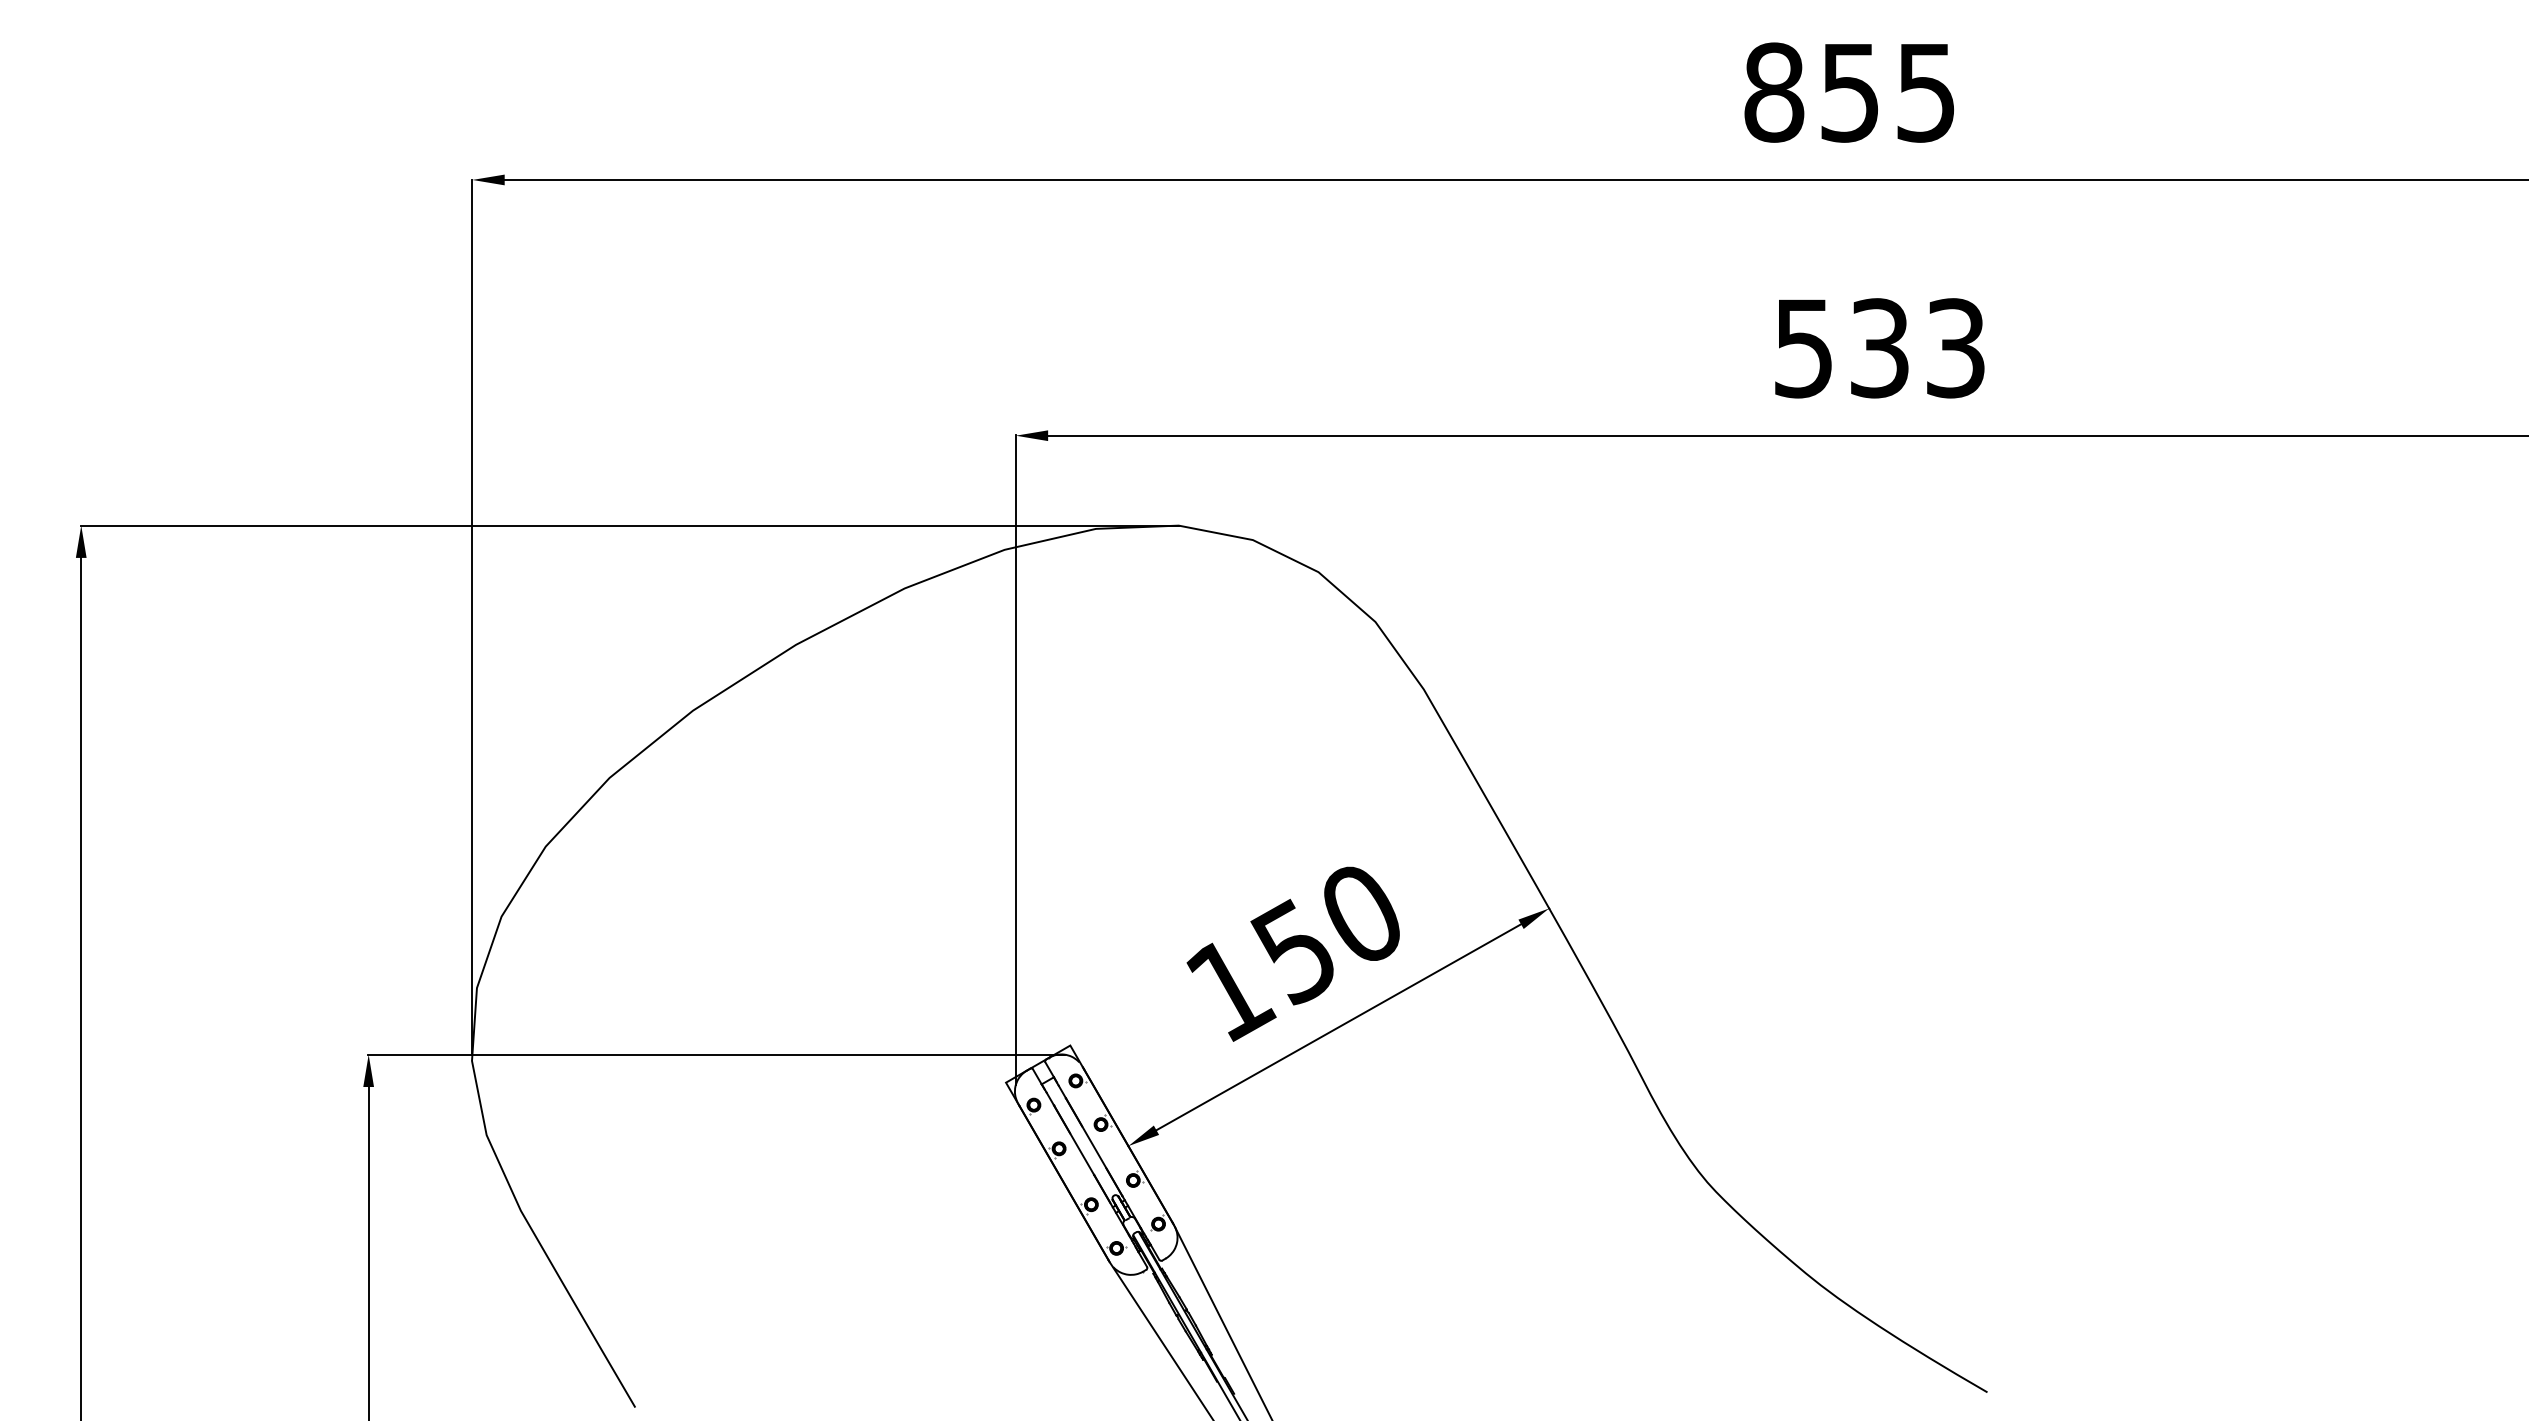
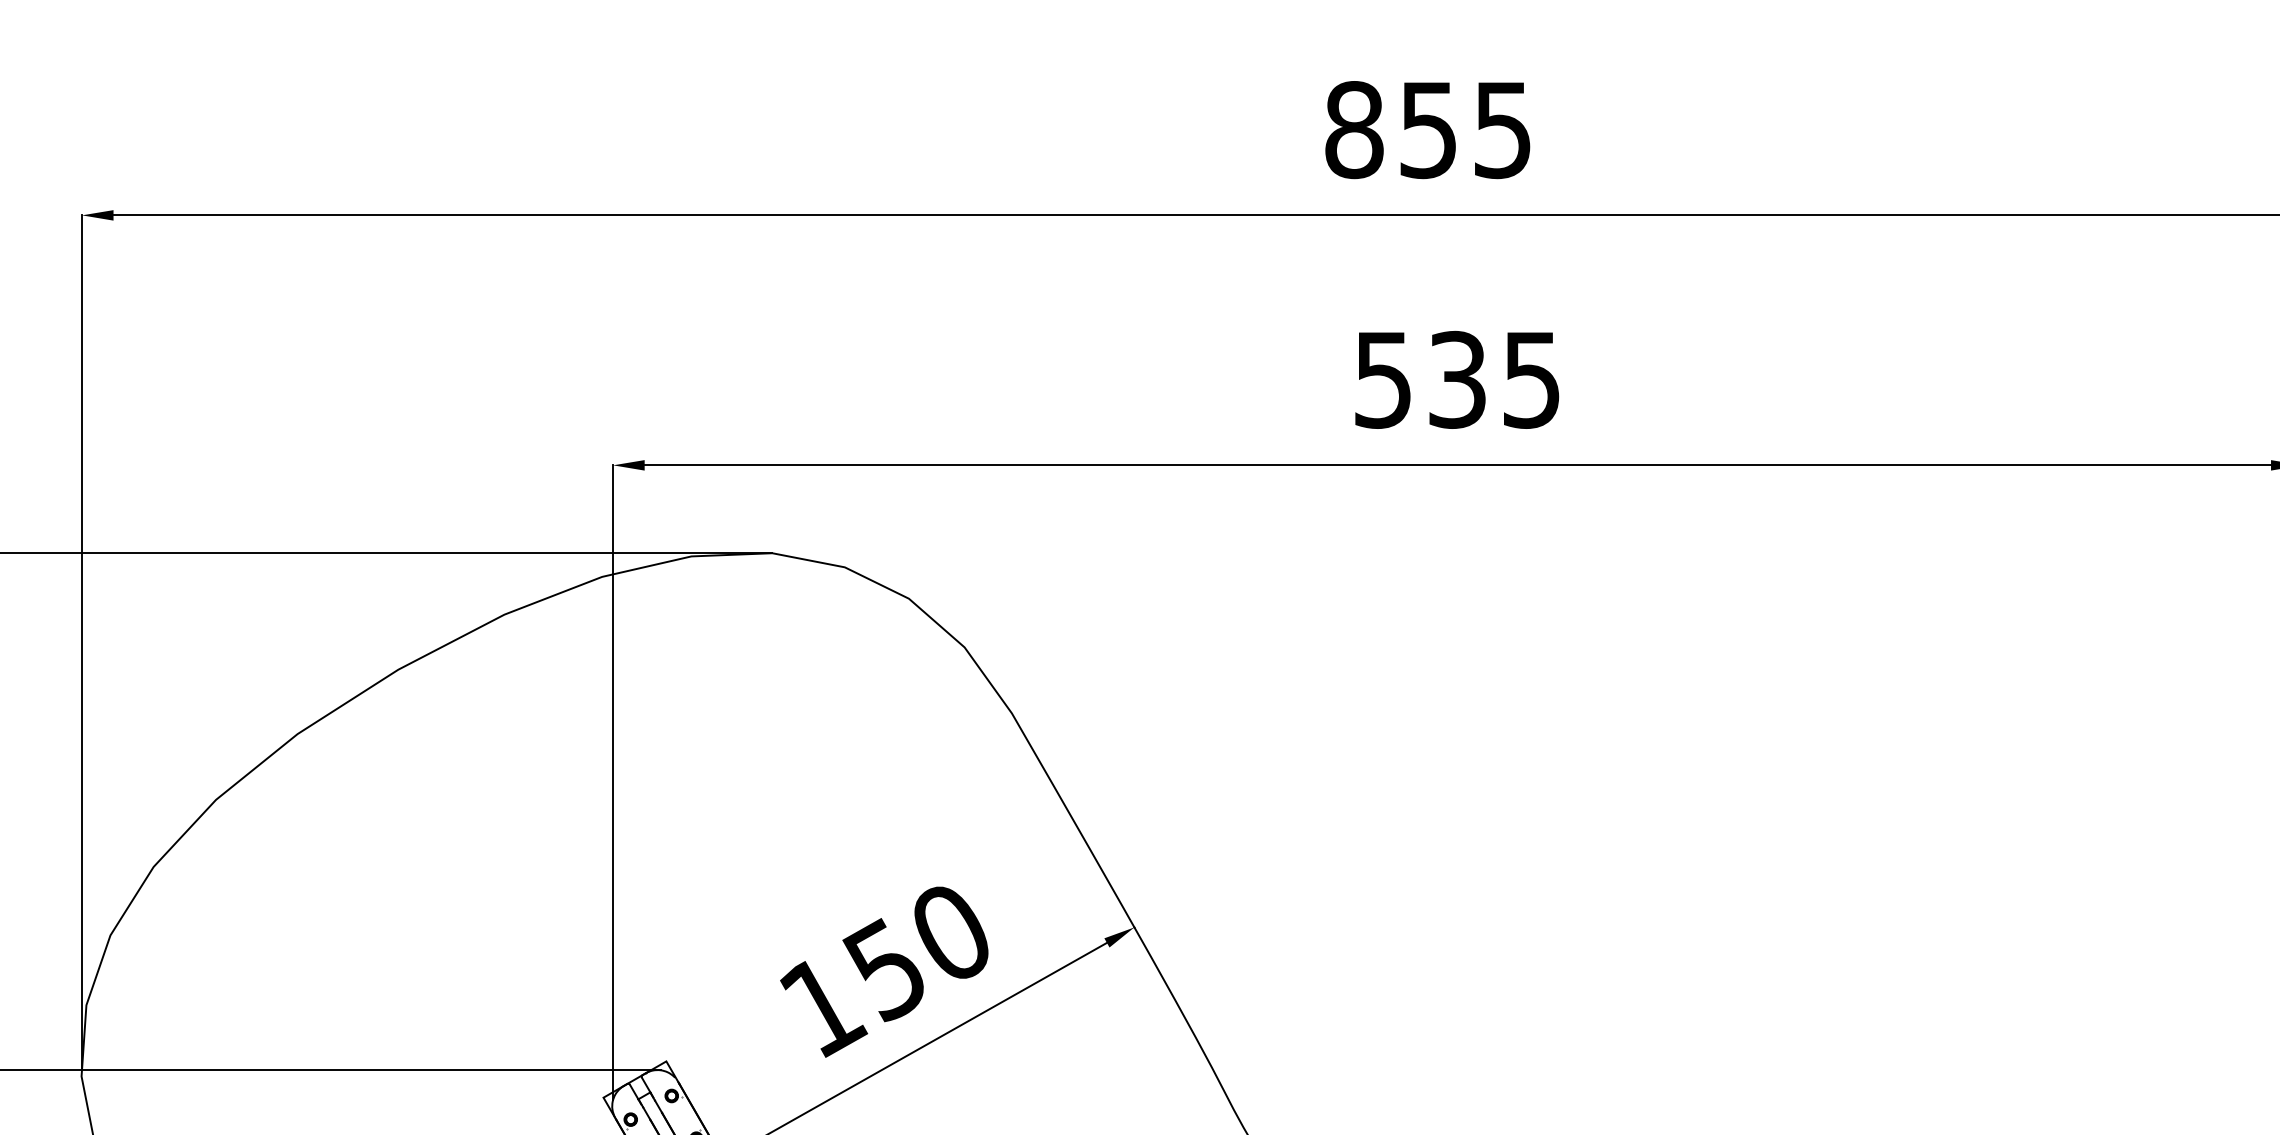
text: (1955, 348) -> (1531, 380), 533 -> 535

